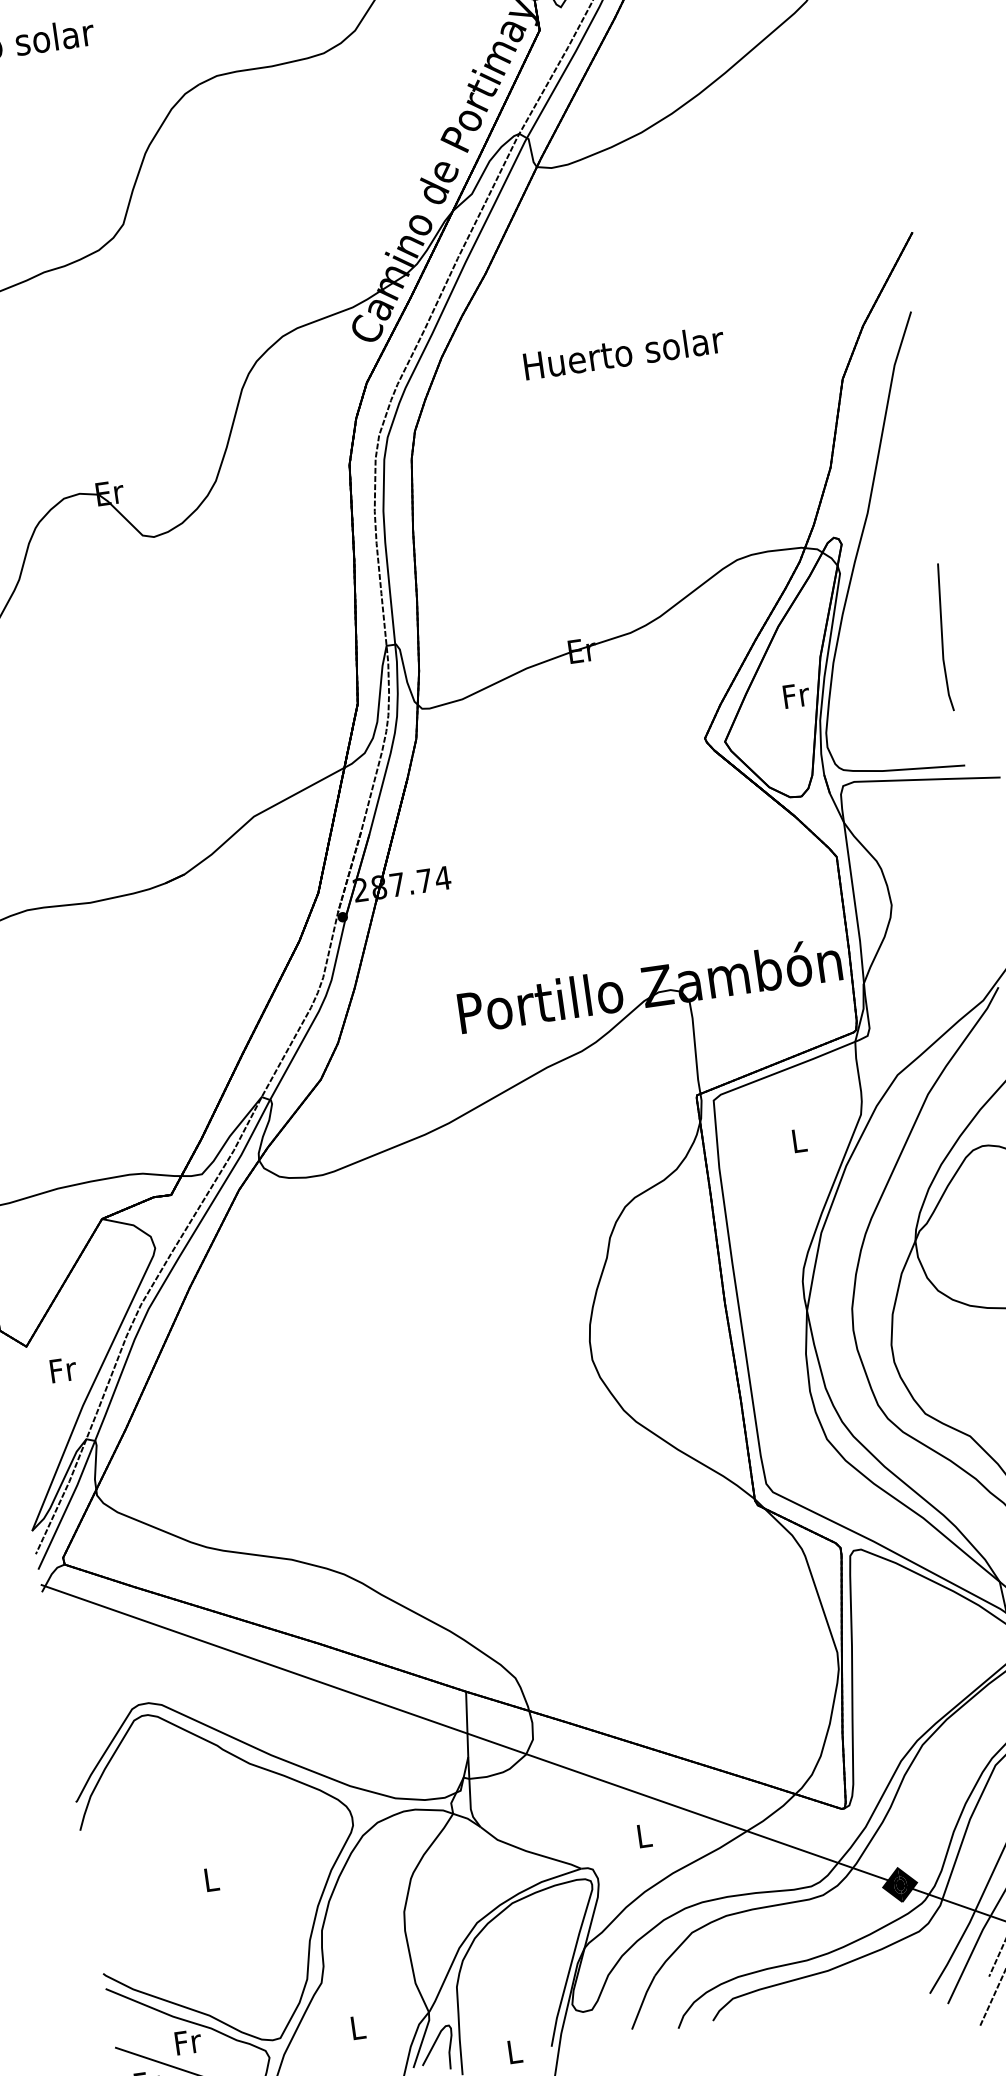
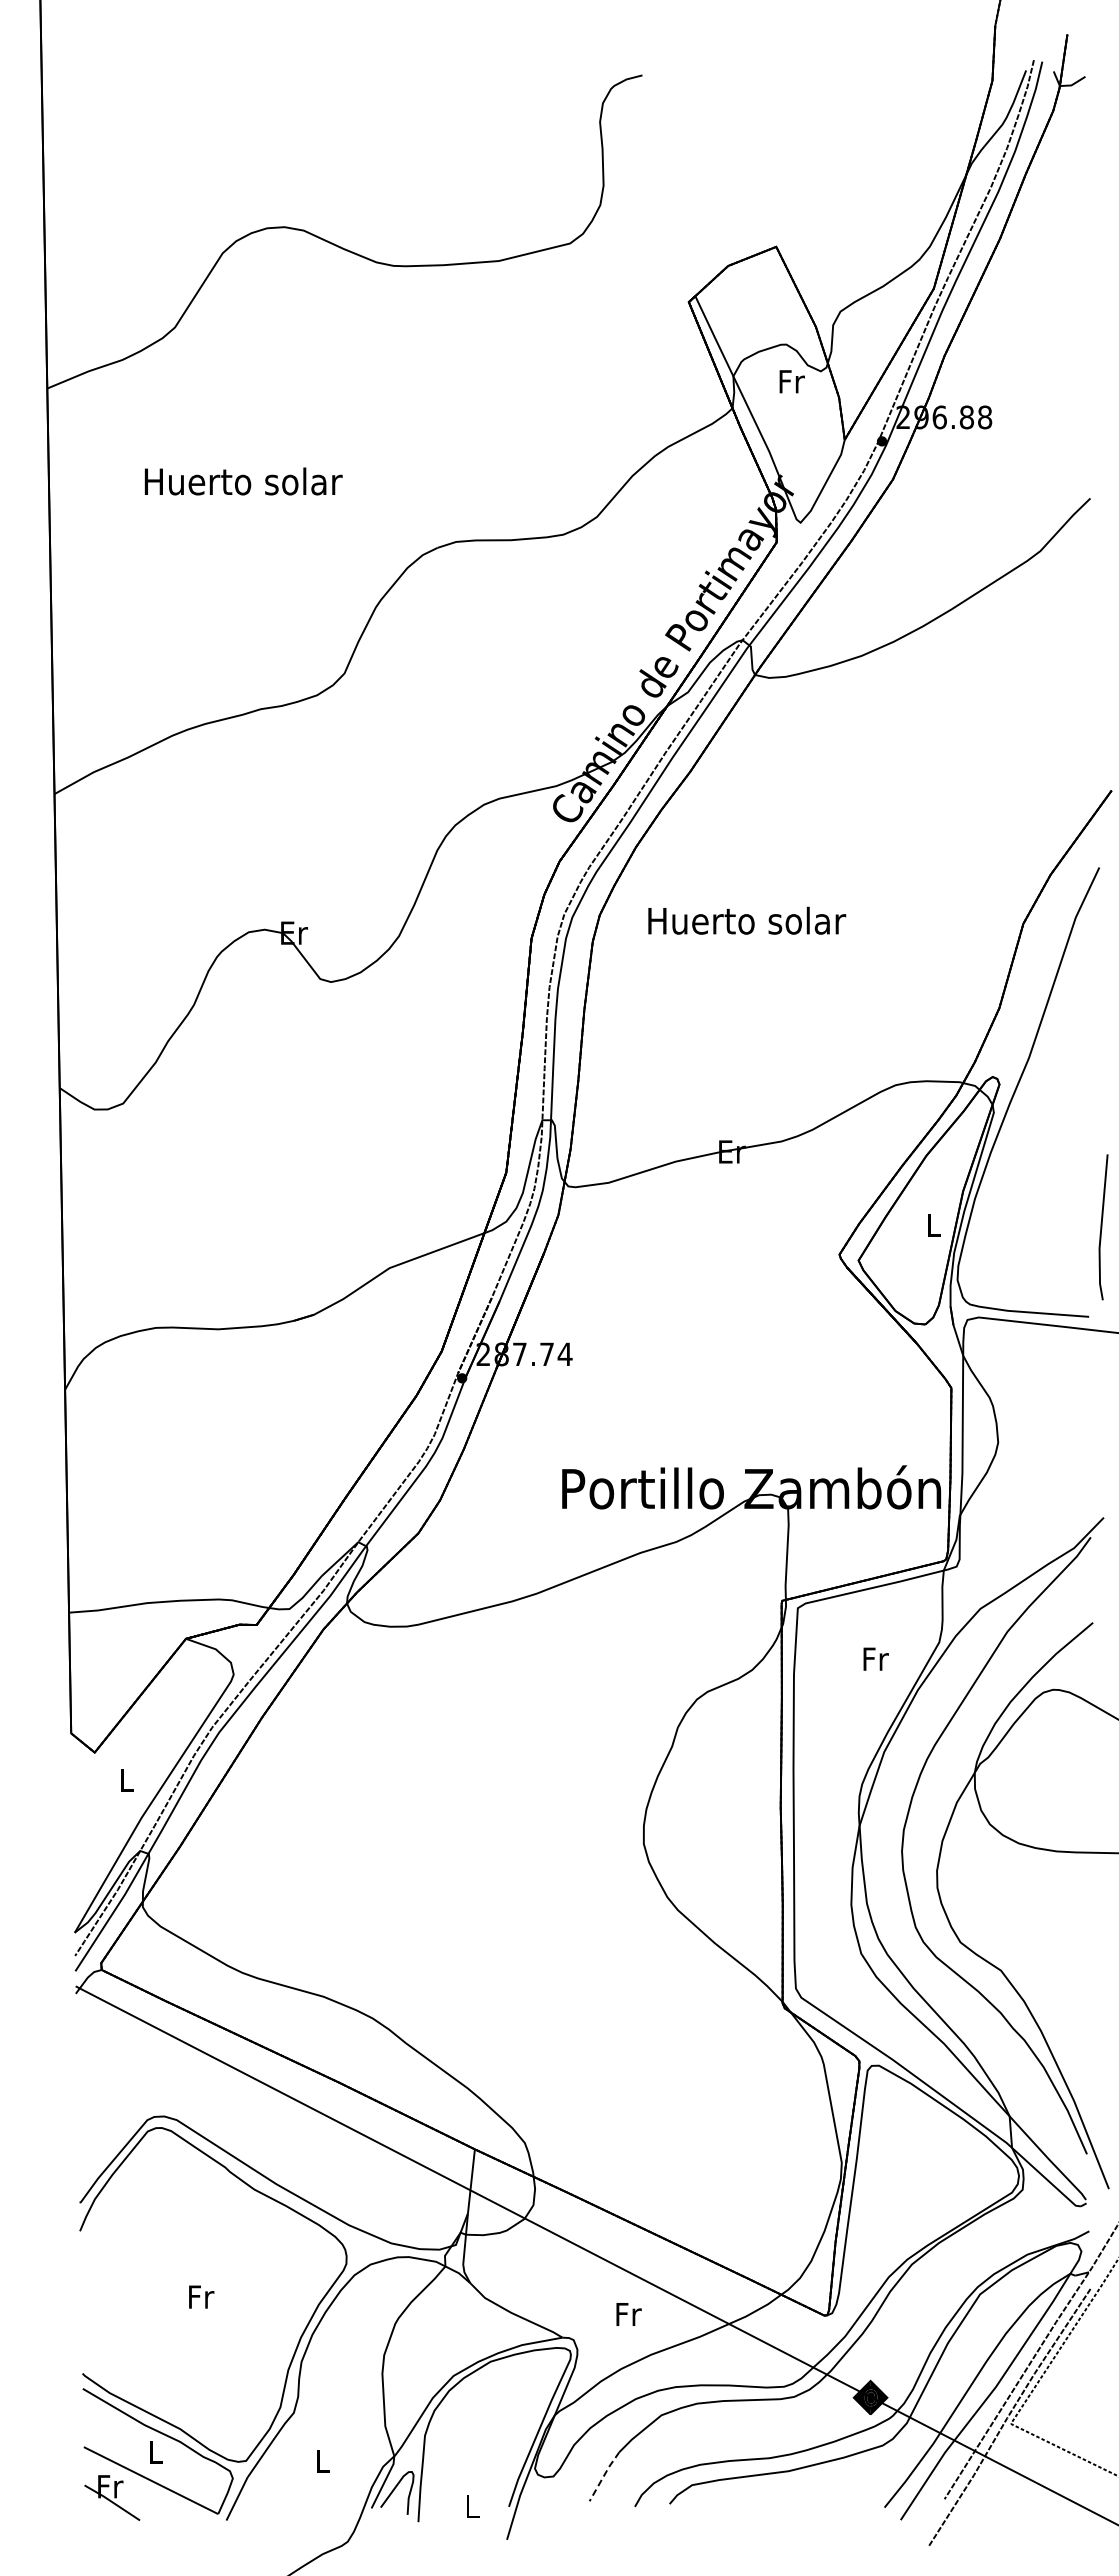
text: (624, 352) -> (747, 920), moved
line: (943, 637) -> (1102, 1227), moved
text: (796, 695) -> (934, 1225), Fr -> L
text: (799, 1140) -> (875, 1658), L -> Fr
text: (63, 1369) -> (127, 1779), Fr -> L
text: (644, 1835) -> (628, 2314), L -> Fr
text: (211, 1879) -> (201, 2296), L -> Fr
line: (642, 2002) -> (603, 2476), solid -> dashed
text: (187, 2041) -> (155, 2451), Fr -> L

